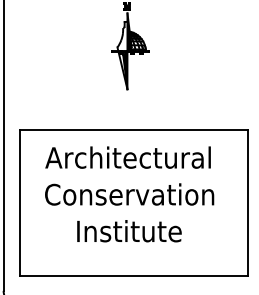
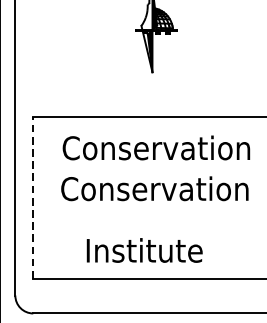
text: (130, 157) -> (155, 147), Architectural -> Conservation
line: (19, 202) -> (32, 197), solid -> dashed
text: (129, 231) -> (144, 250), moved

